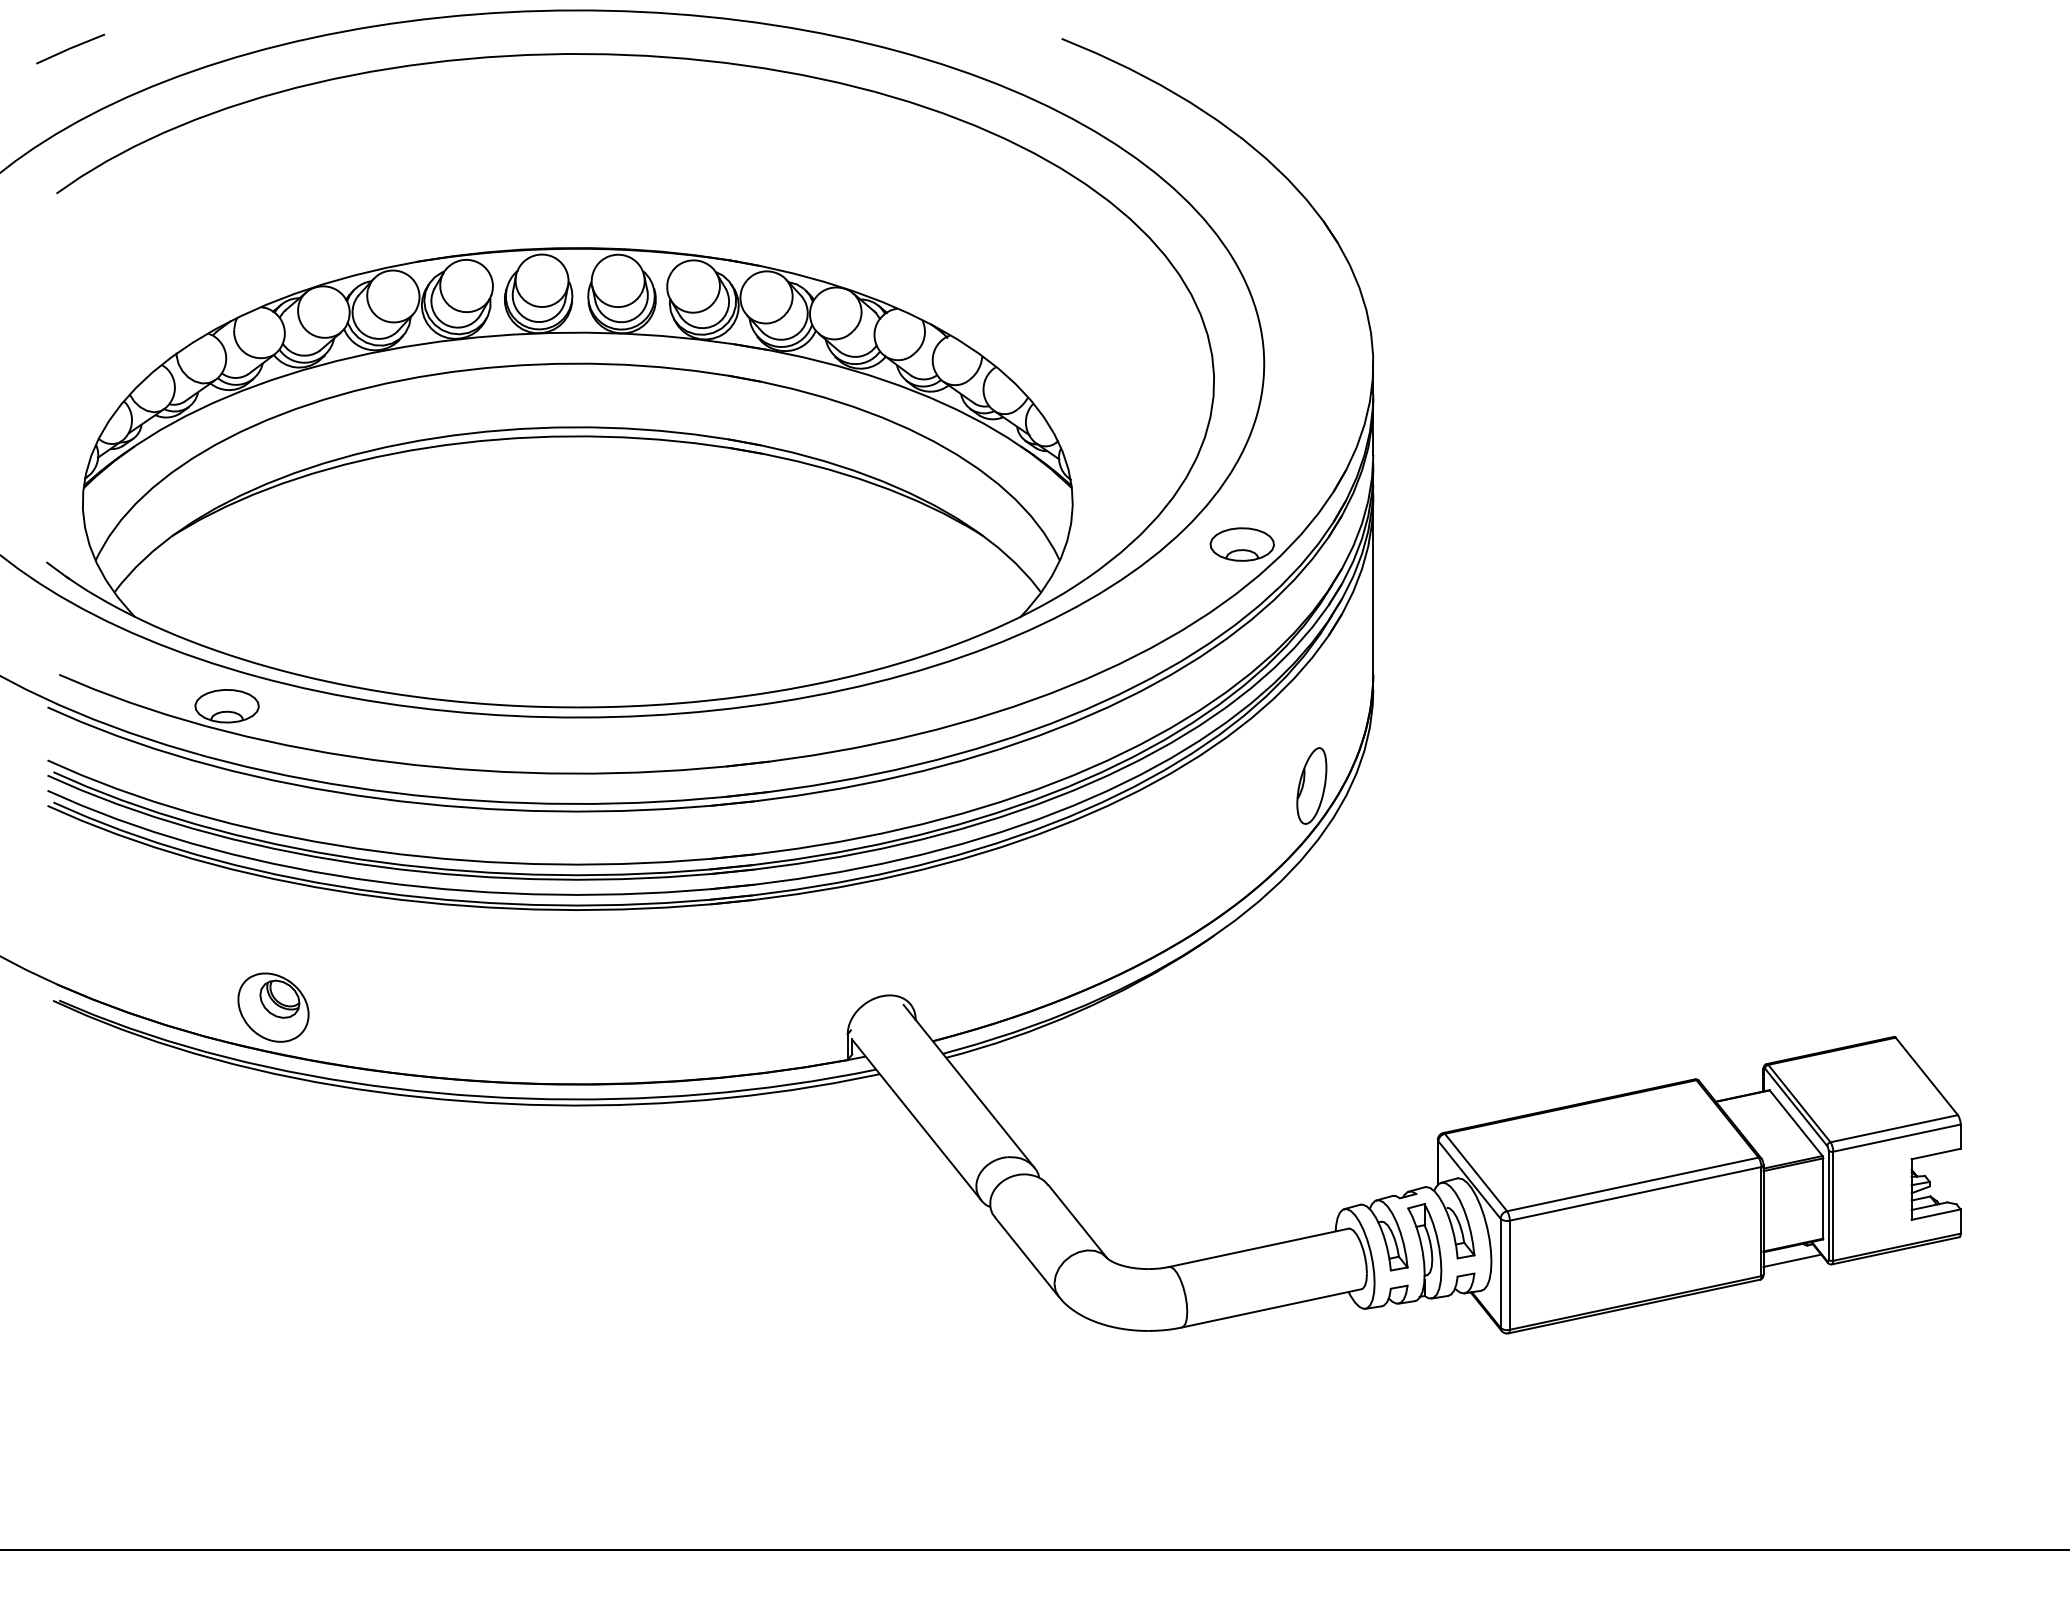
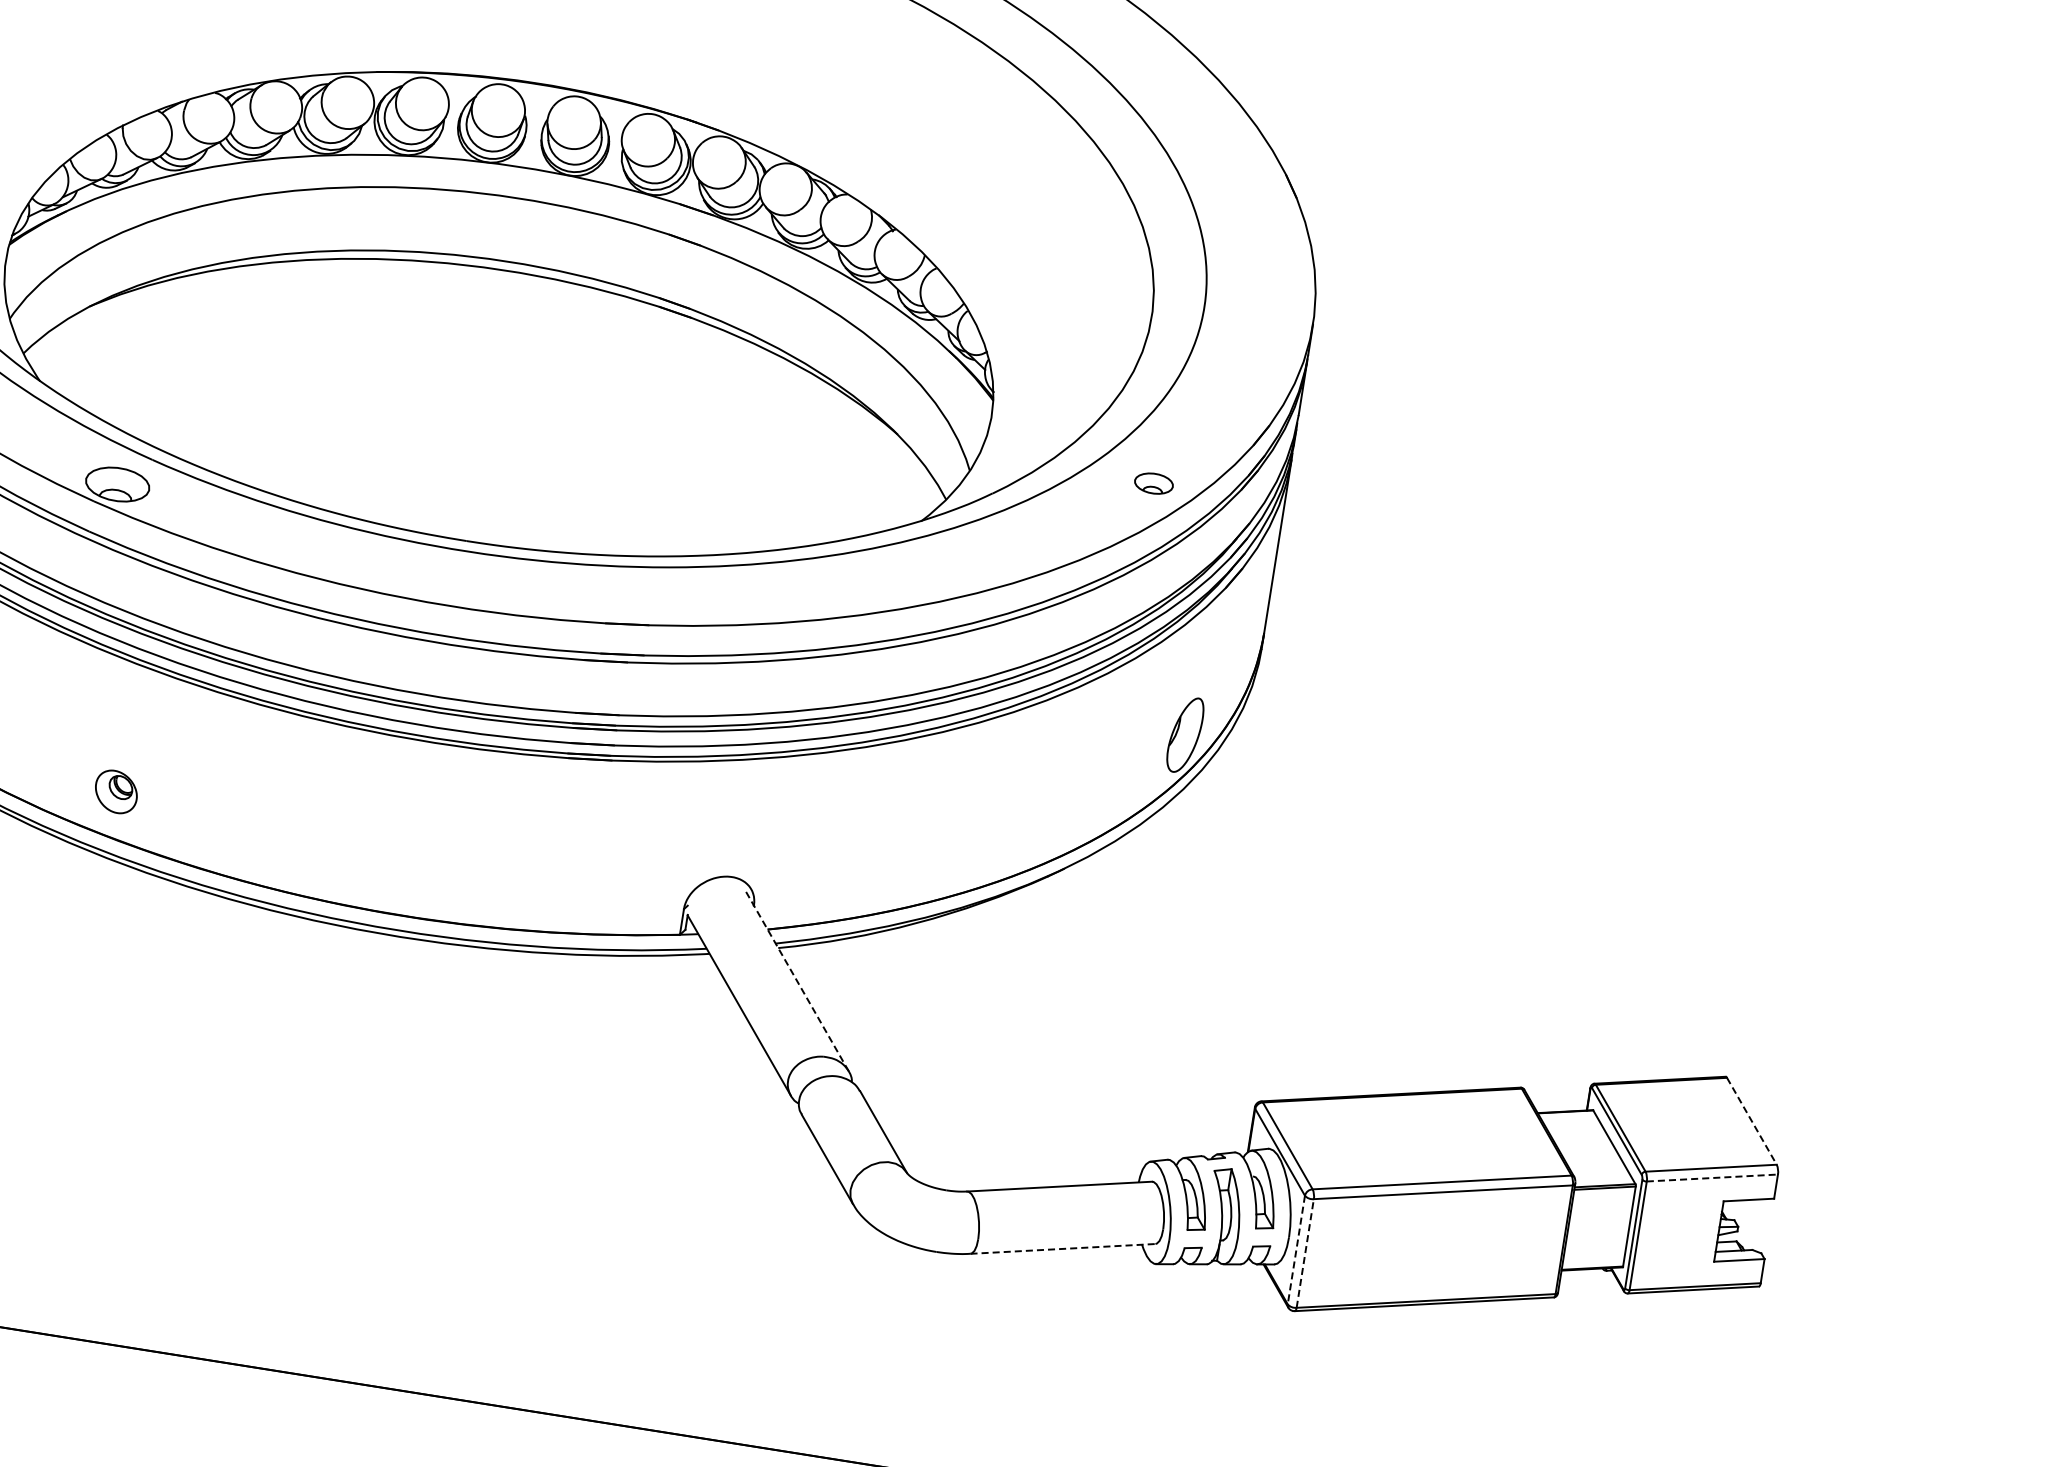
part: (1241, 544) -> (1153, 483), size x0.6
part: (273, 1007) -> (116, 791), size x0.6
line: (1926, 1076) -> (1751, 1121), solid -> dashed
line: (968, 1085) -> (796, 979), solid -> dashed
line: (1897, 1138) -> (1712, 1178), solid -> dashed
line: (1792, 1260) -> (1589, 1283), removed
line: (1500, 1273) -> (1296, 1250), solid -> dashed
line: (1509, 1275) -> (1304, 1253), solid -> dashed
line: (1271, 1308) -> (1062, 1249), solid -> dashed

